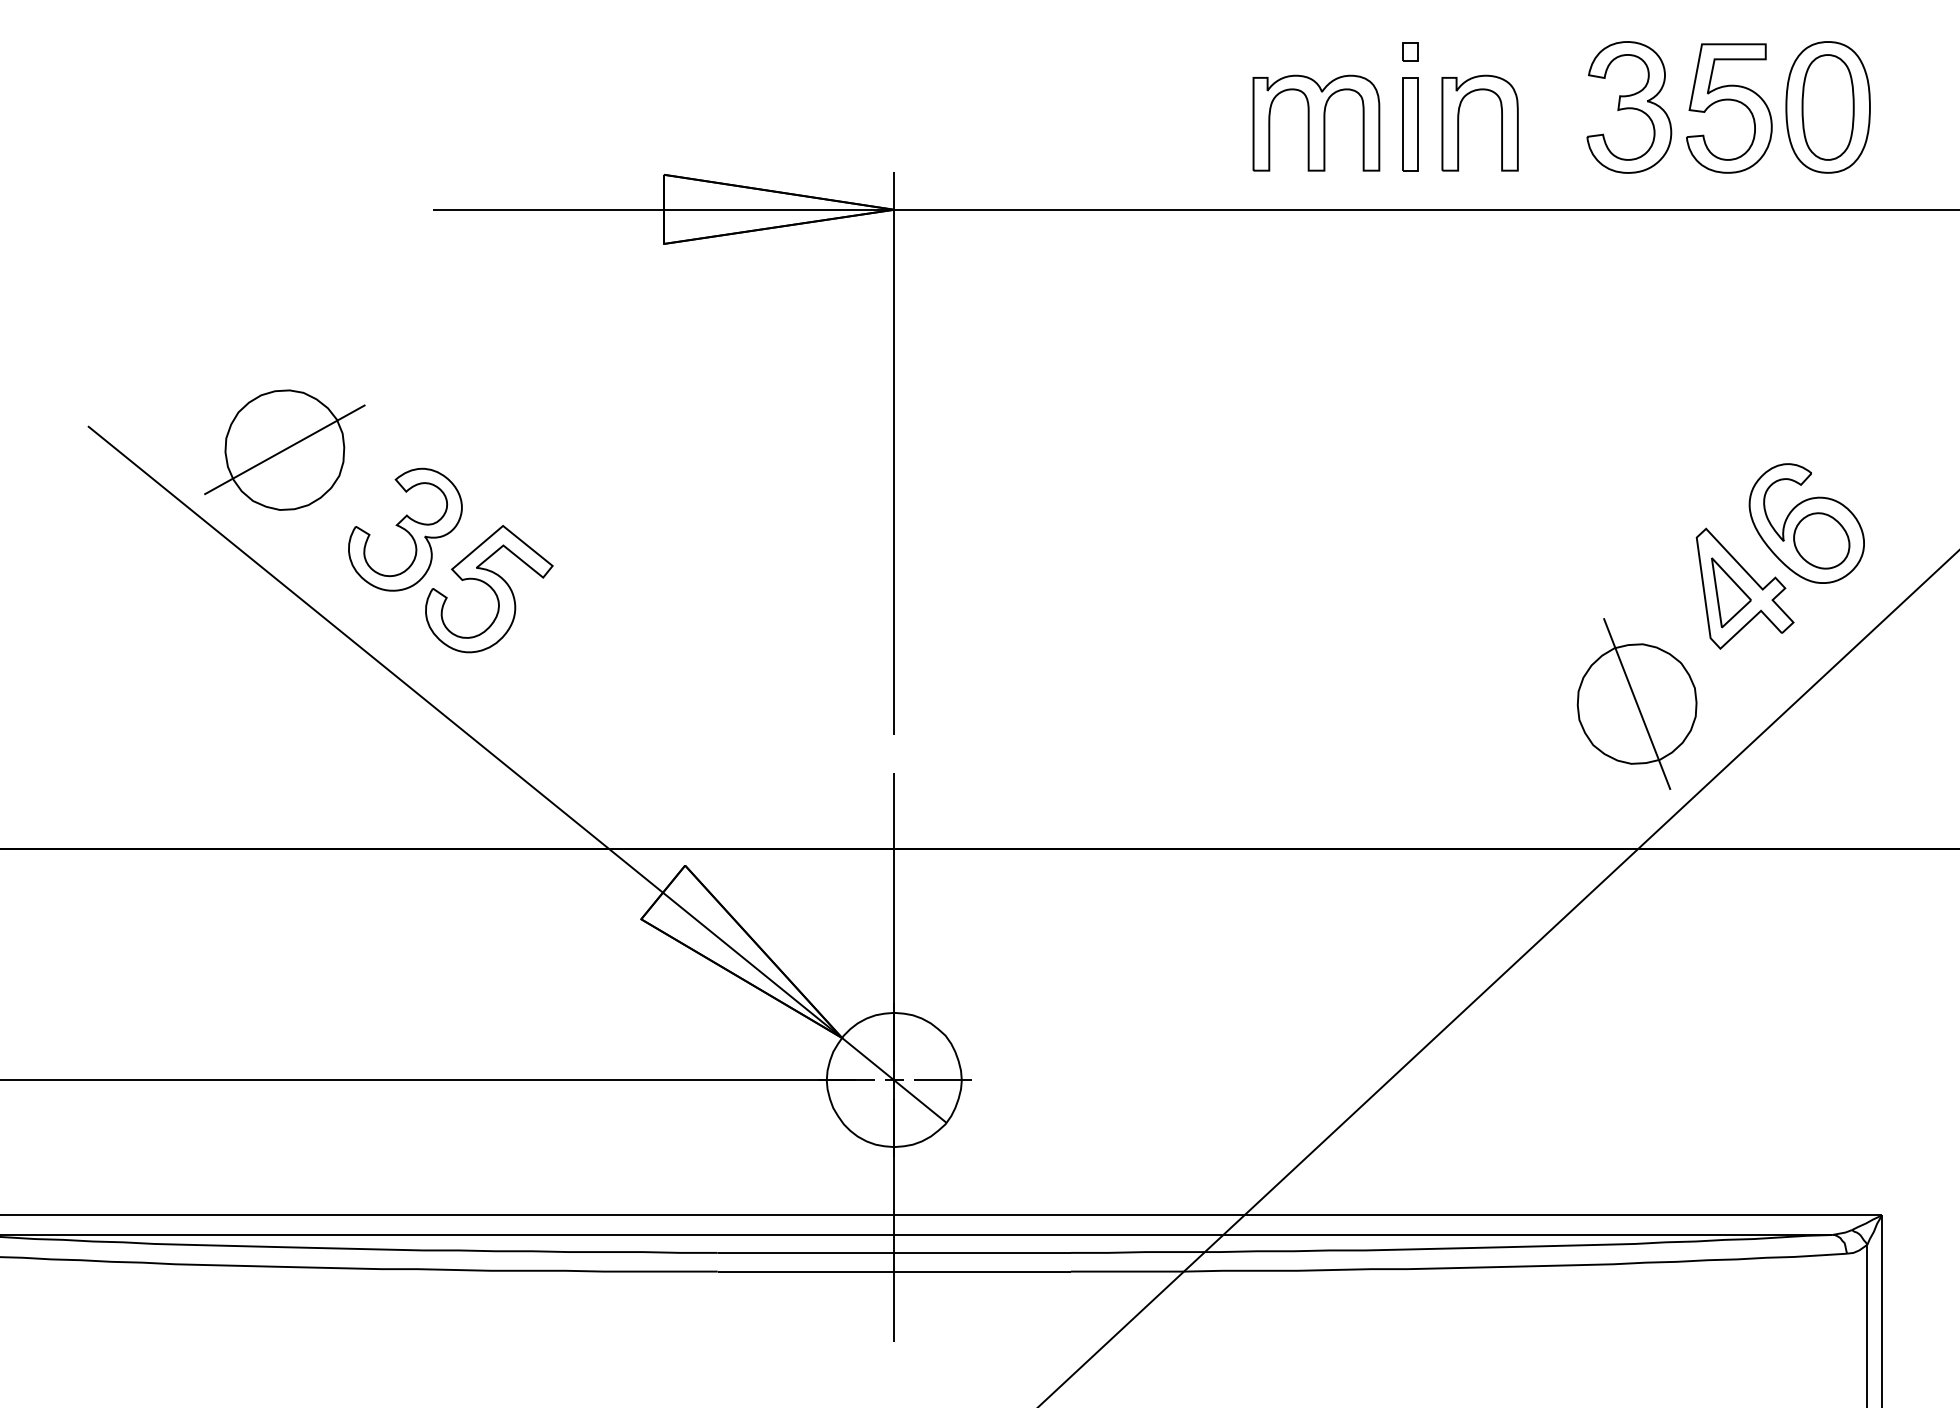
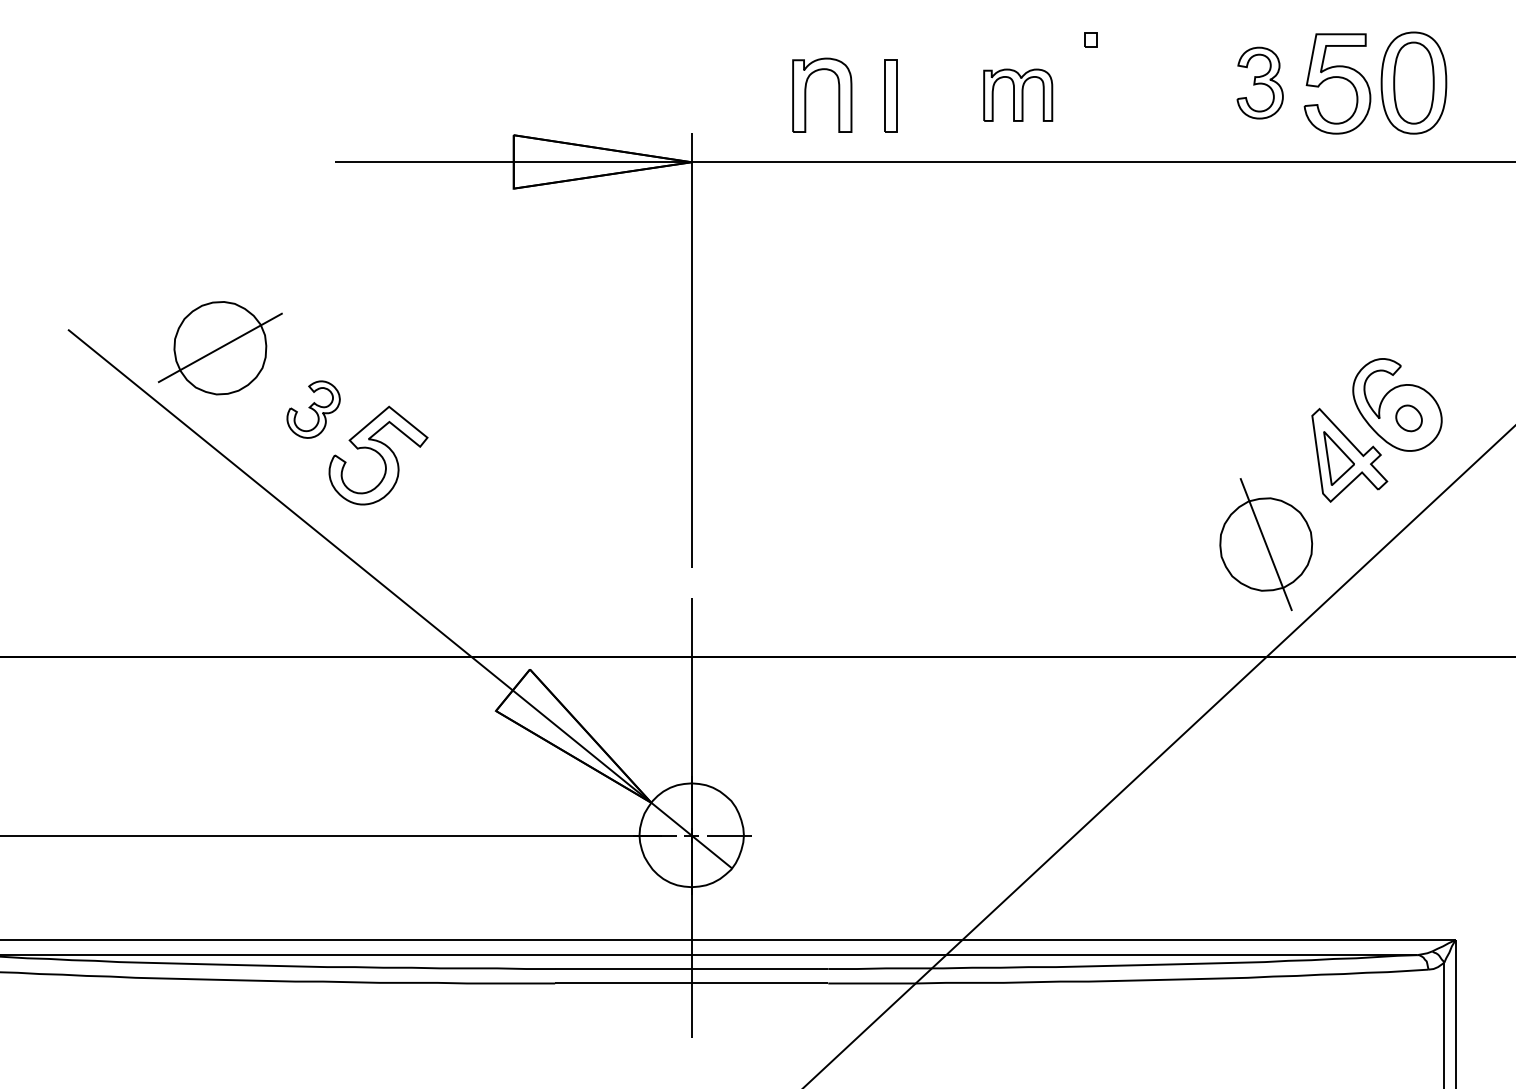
part: (1629, 107) -> (1260, 83), size x0.7
part: (1316, 122) -> (1018, 94), size x0.7
part: (1459, 122) -> (806, 94), moved
part: (1410, 124) -> (890, 96), moved
part: (405, 529) -> (313, 409), size x0.6
part: (1821, 540) -> (1408, 418), size x0.6

